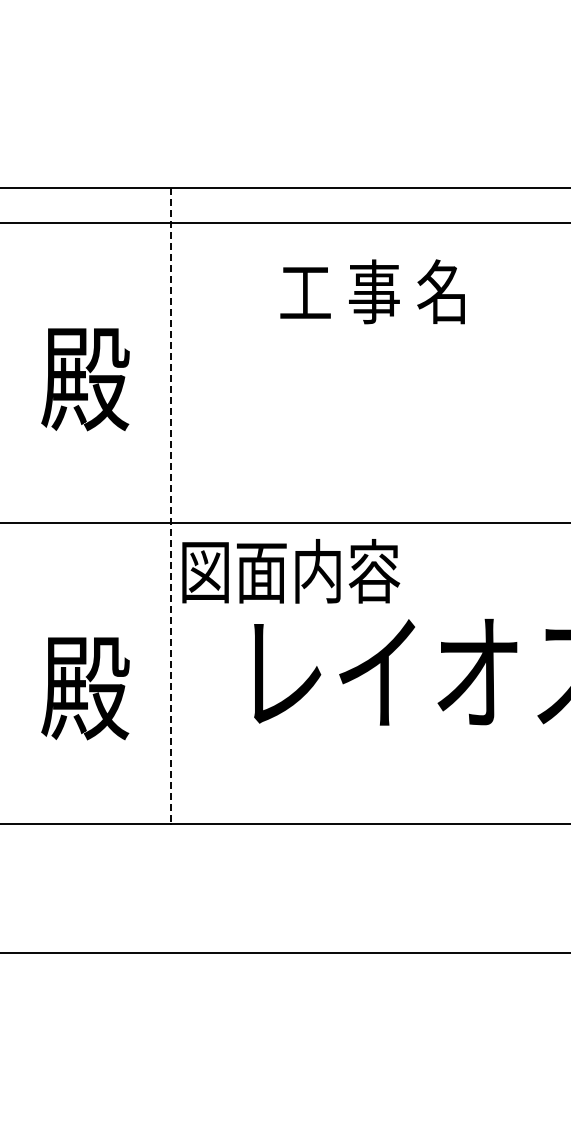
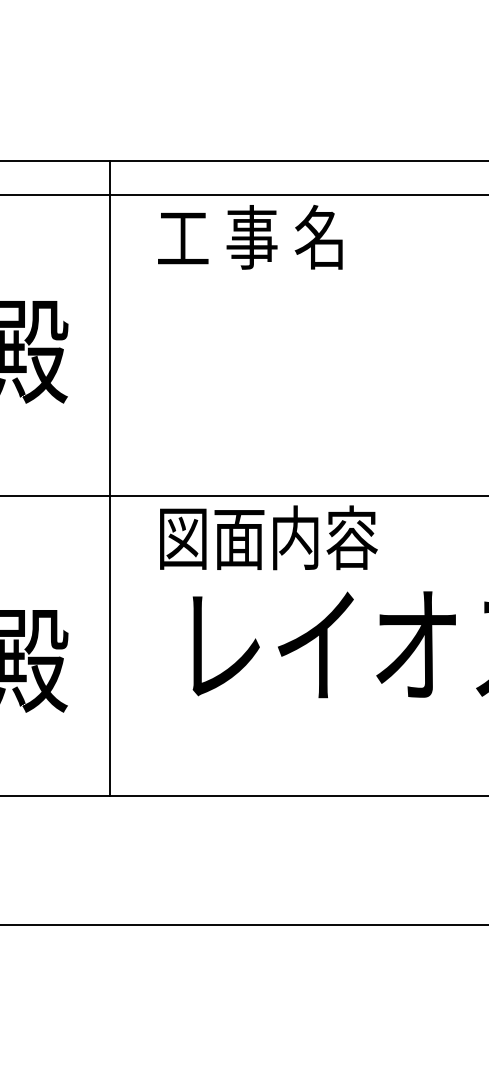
text: (372, 291) -> (250, 237), moved
line: (171, 506) -> (110, 479), dashed -> solid
text: (291, 571) -> (269, 538), moved

